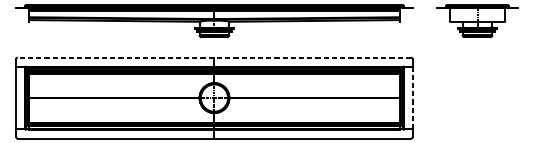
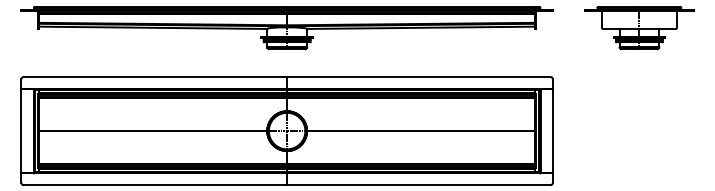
line: (213, 57) -> (286, 76), dashed -> solid
line: (412, 98) -> (552, 131), dashed -> solid

